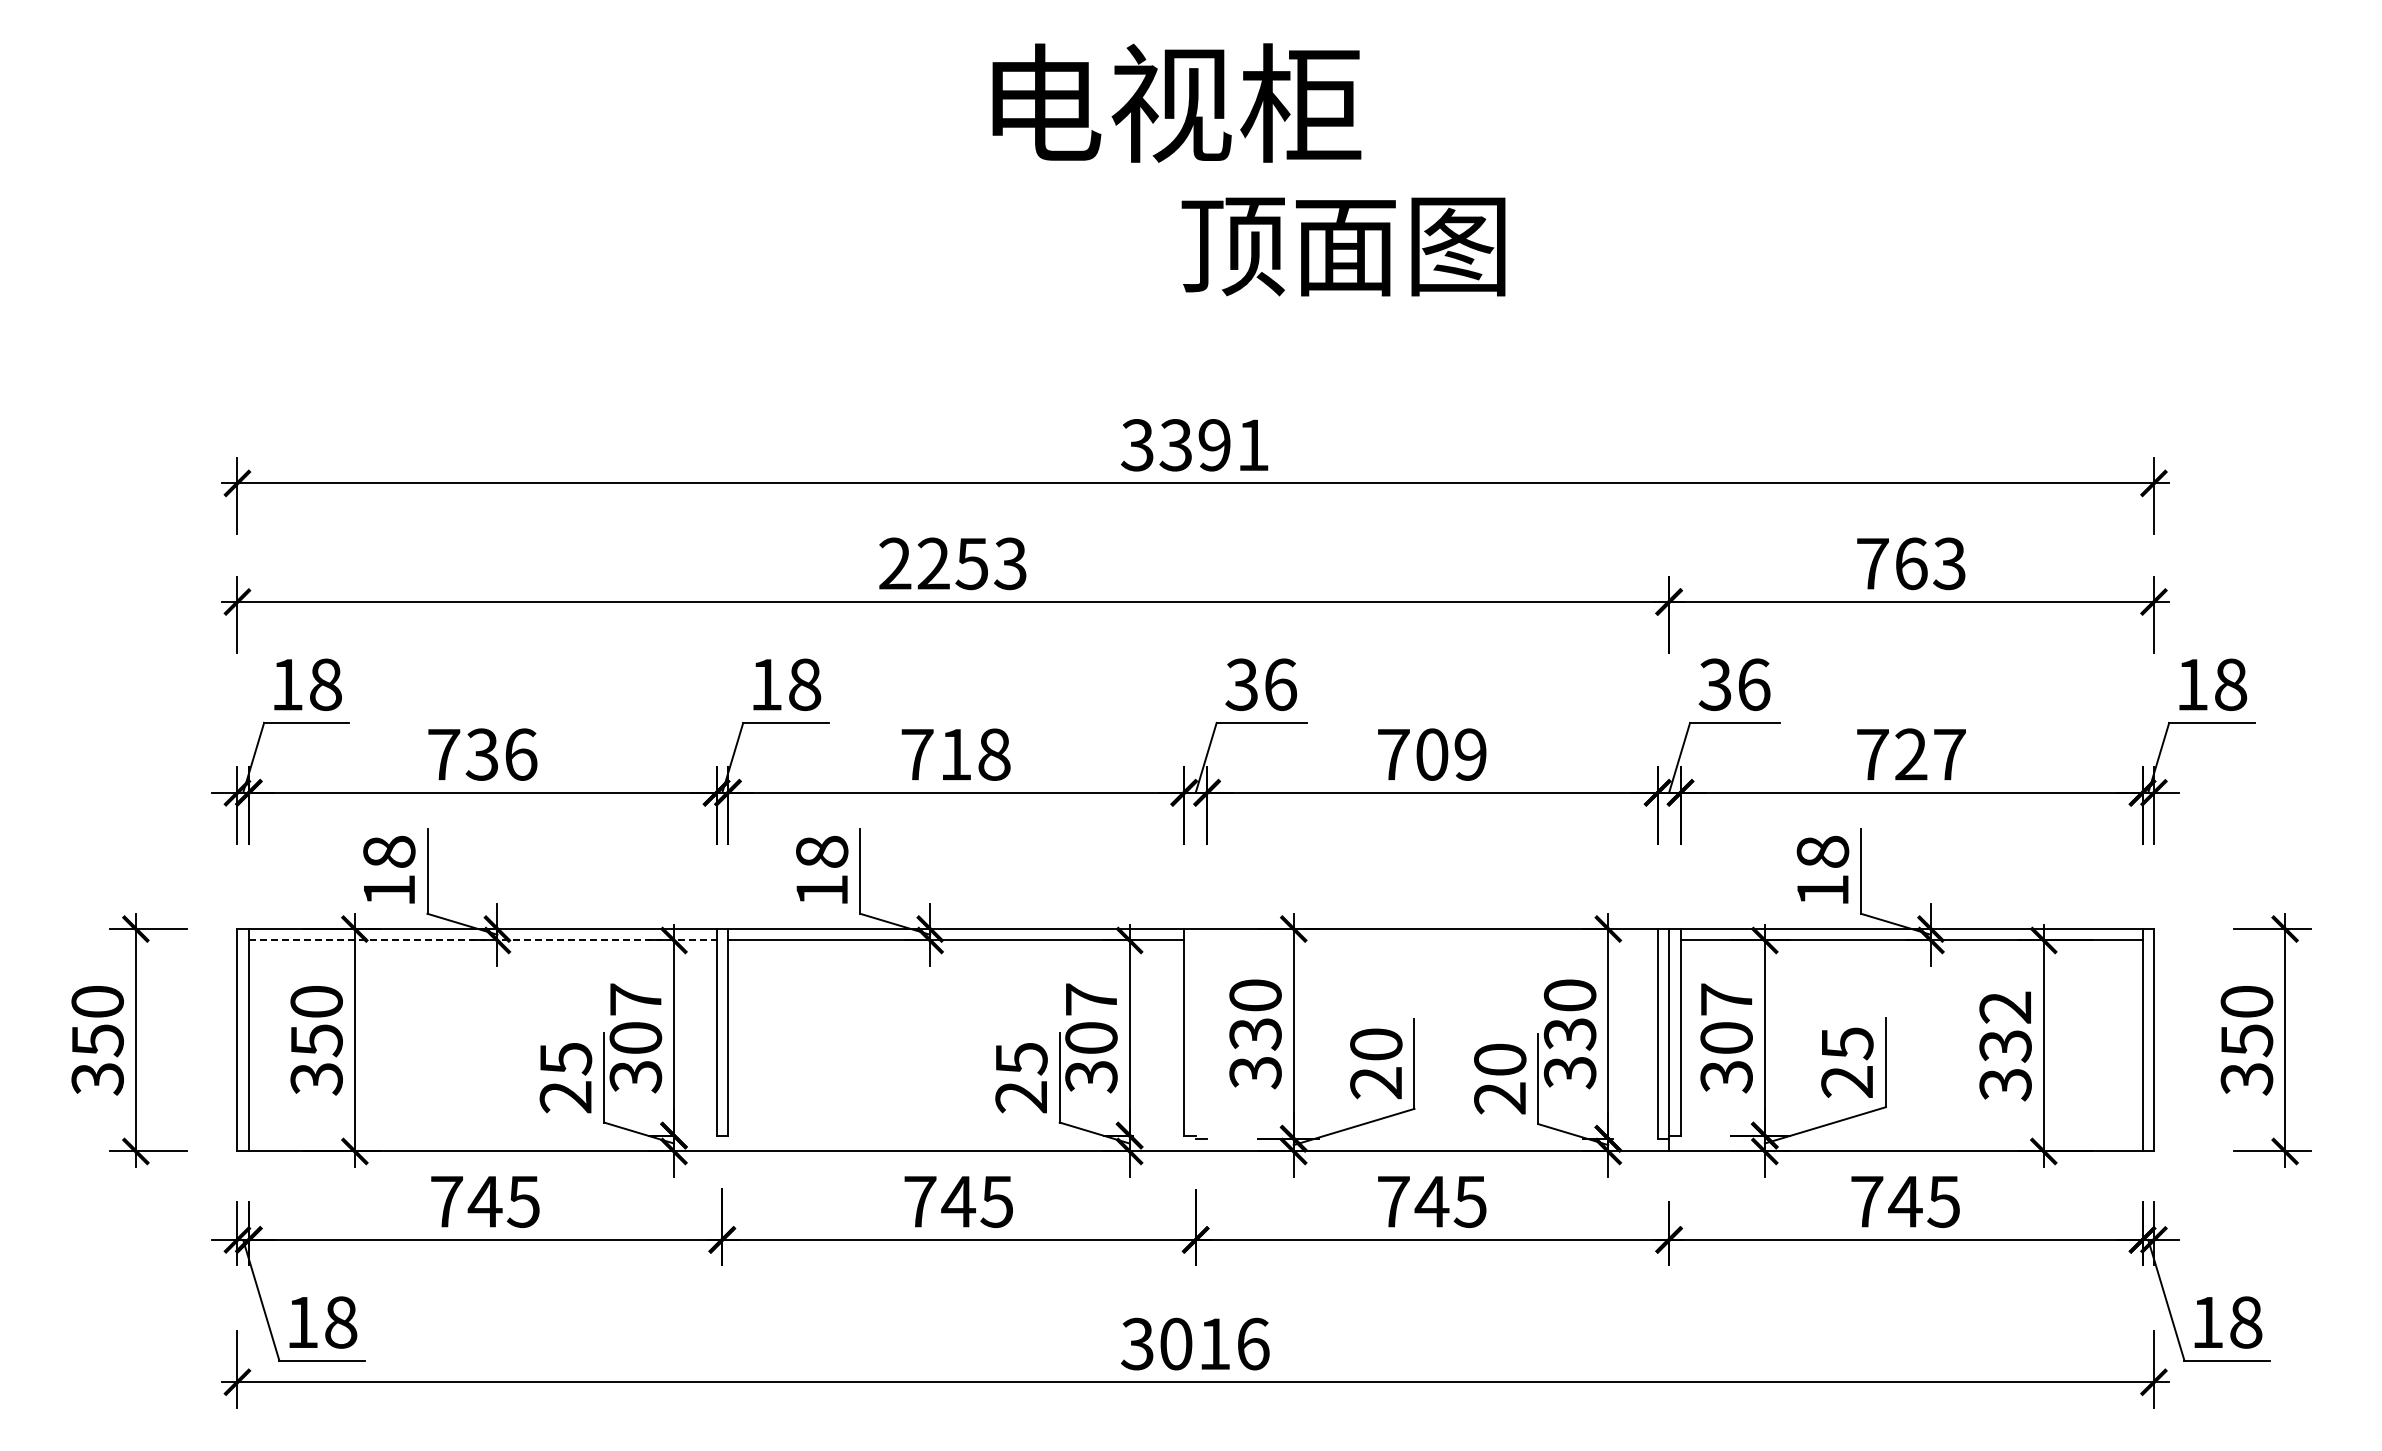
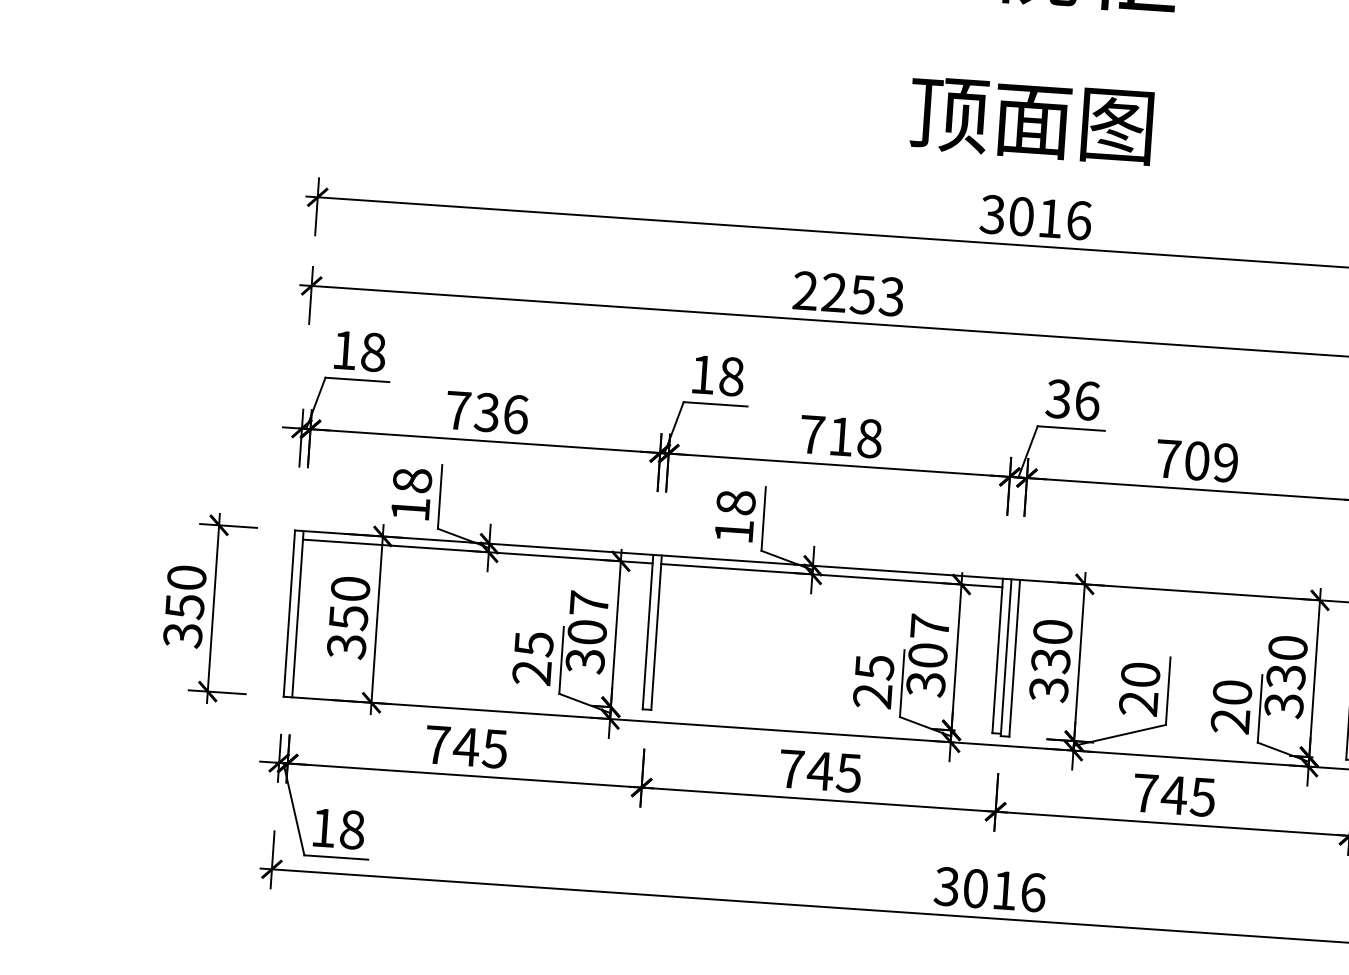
text: (1343, 246) -> (1031, 120), moved
text: (1214, 445) -> (1050, 218), 3391 -> 3016
line: (482, 940) -> (477, 551), dashed -> solid
line: (1195, 1033) -> (1006, 657), added
line: (1207, 1033) -> (1014, 658), added

